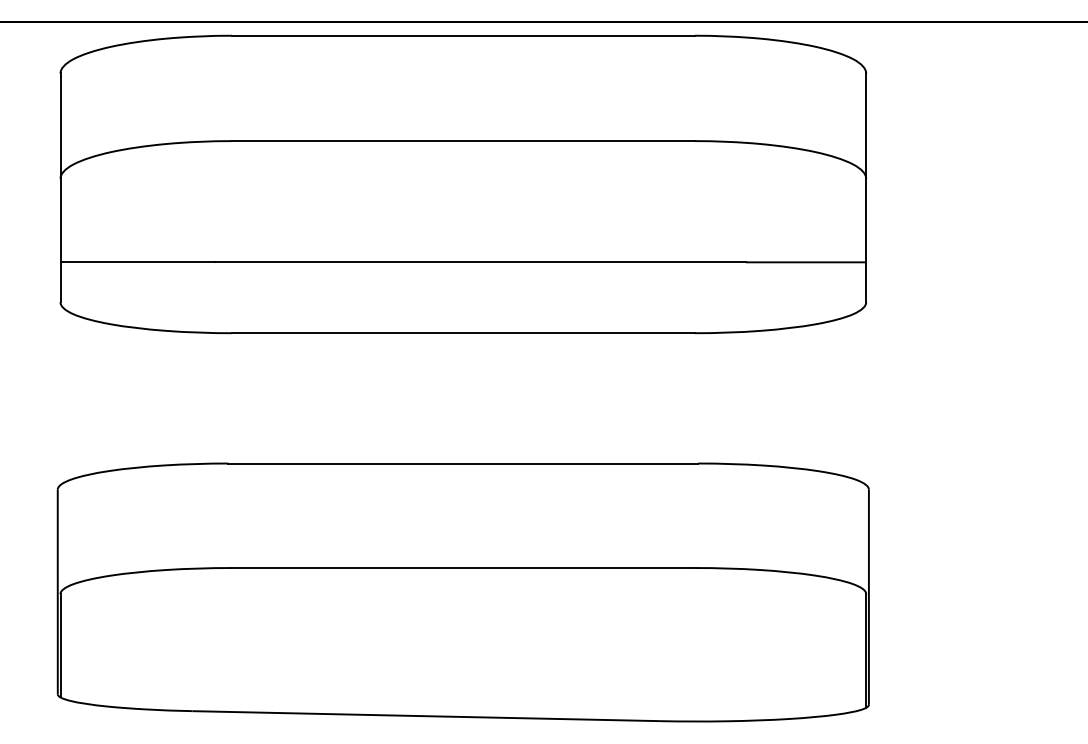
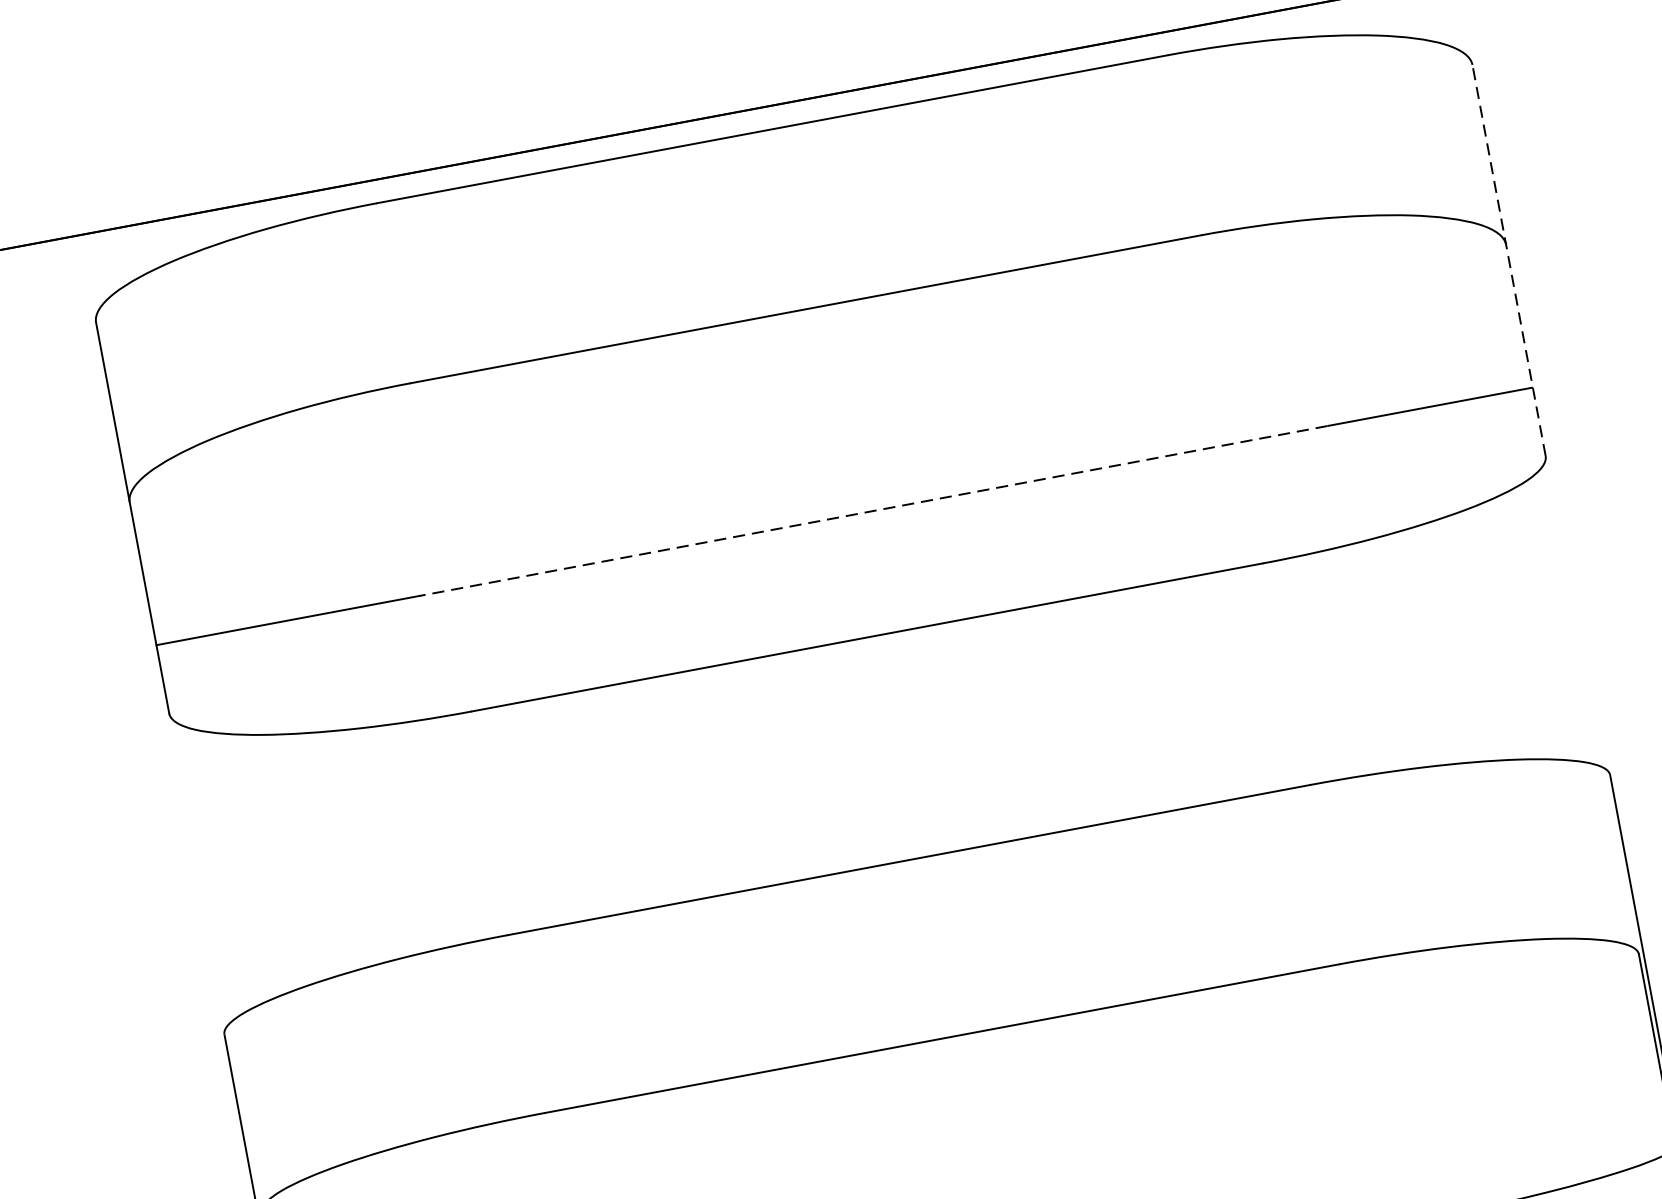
line: (866, 187) -> (1509, 259), solid -> dashed
line: (480, 262) -> (874, 511), solid -> dashed

